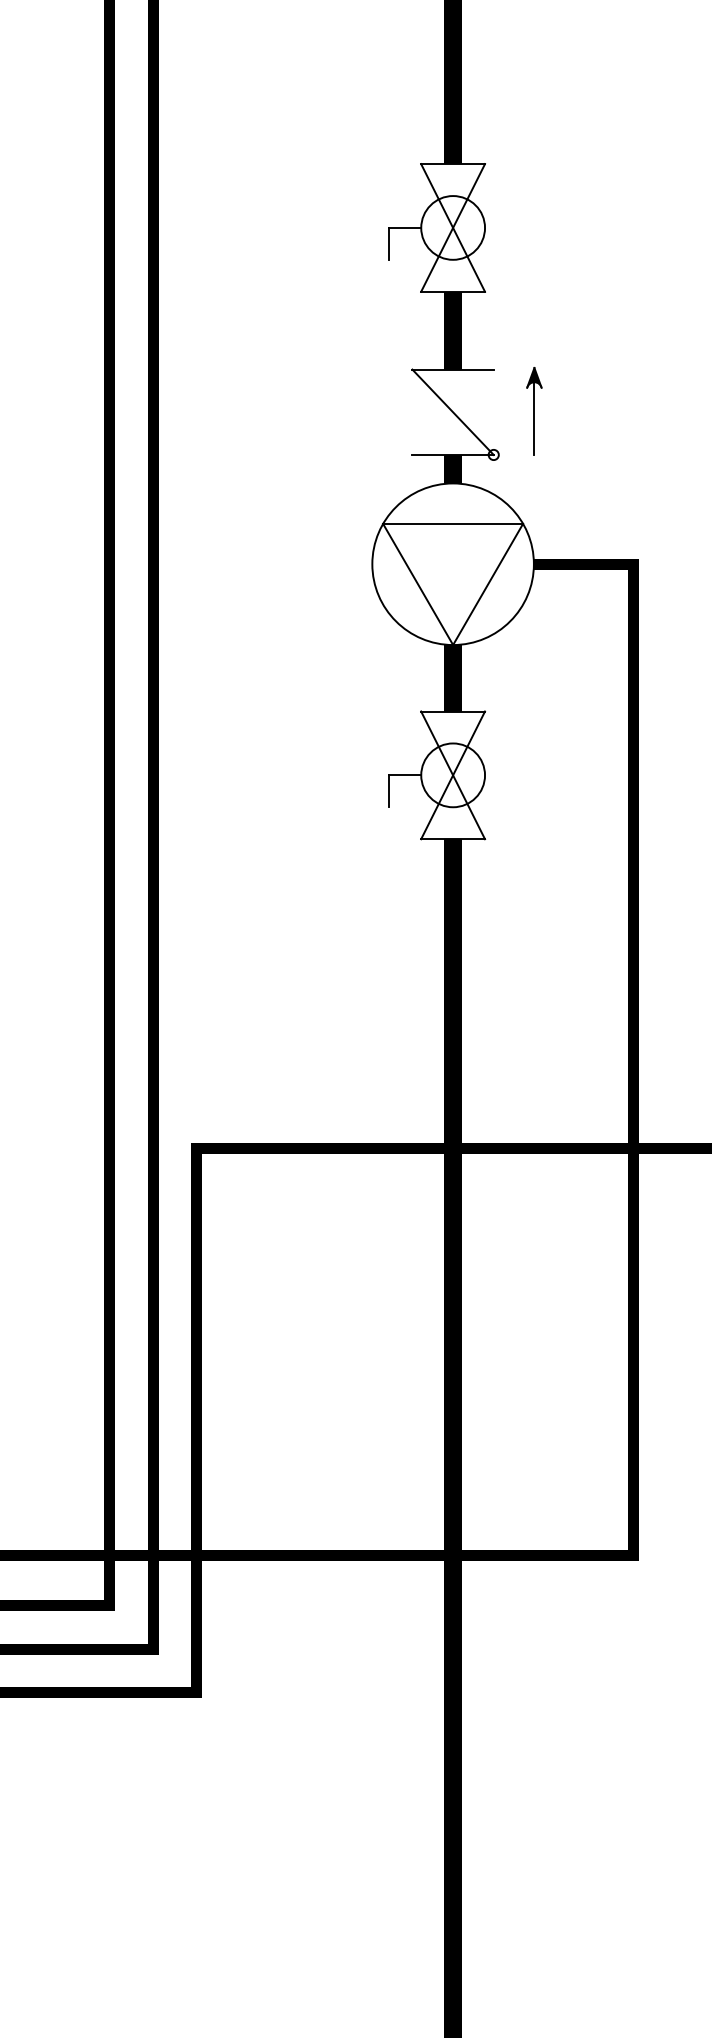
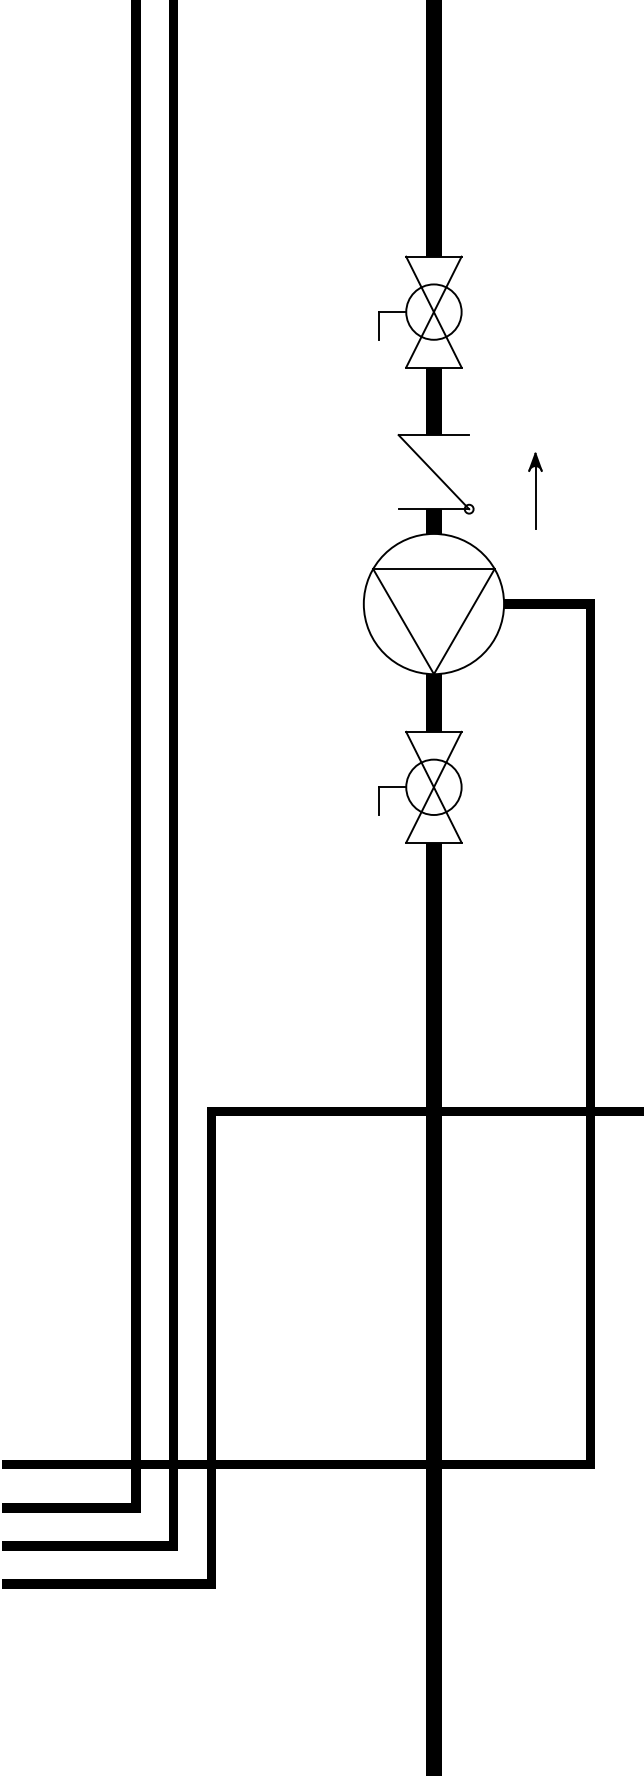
part: (534, 410) -> (535, 490), moved

